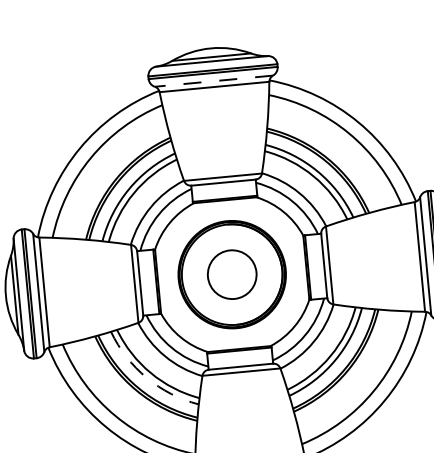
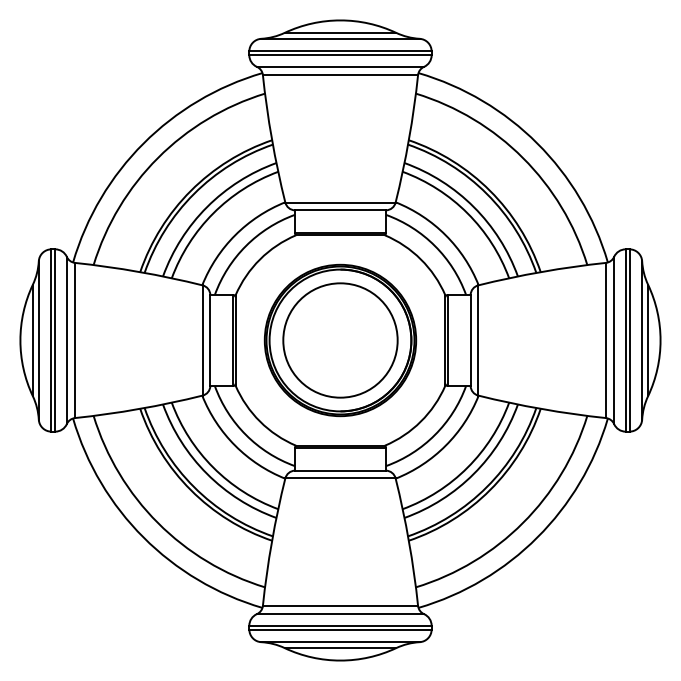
line: (213, 80) -> (340, 66), dashed -> solid
circle: (232, 274) -> (340, 340), size x1.67
arc: (147, 377) -> (207, 473), dashed -> solid

